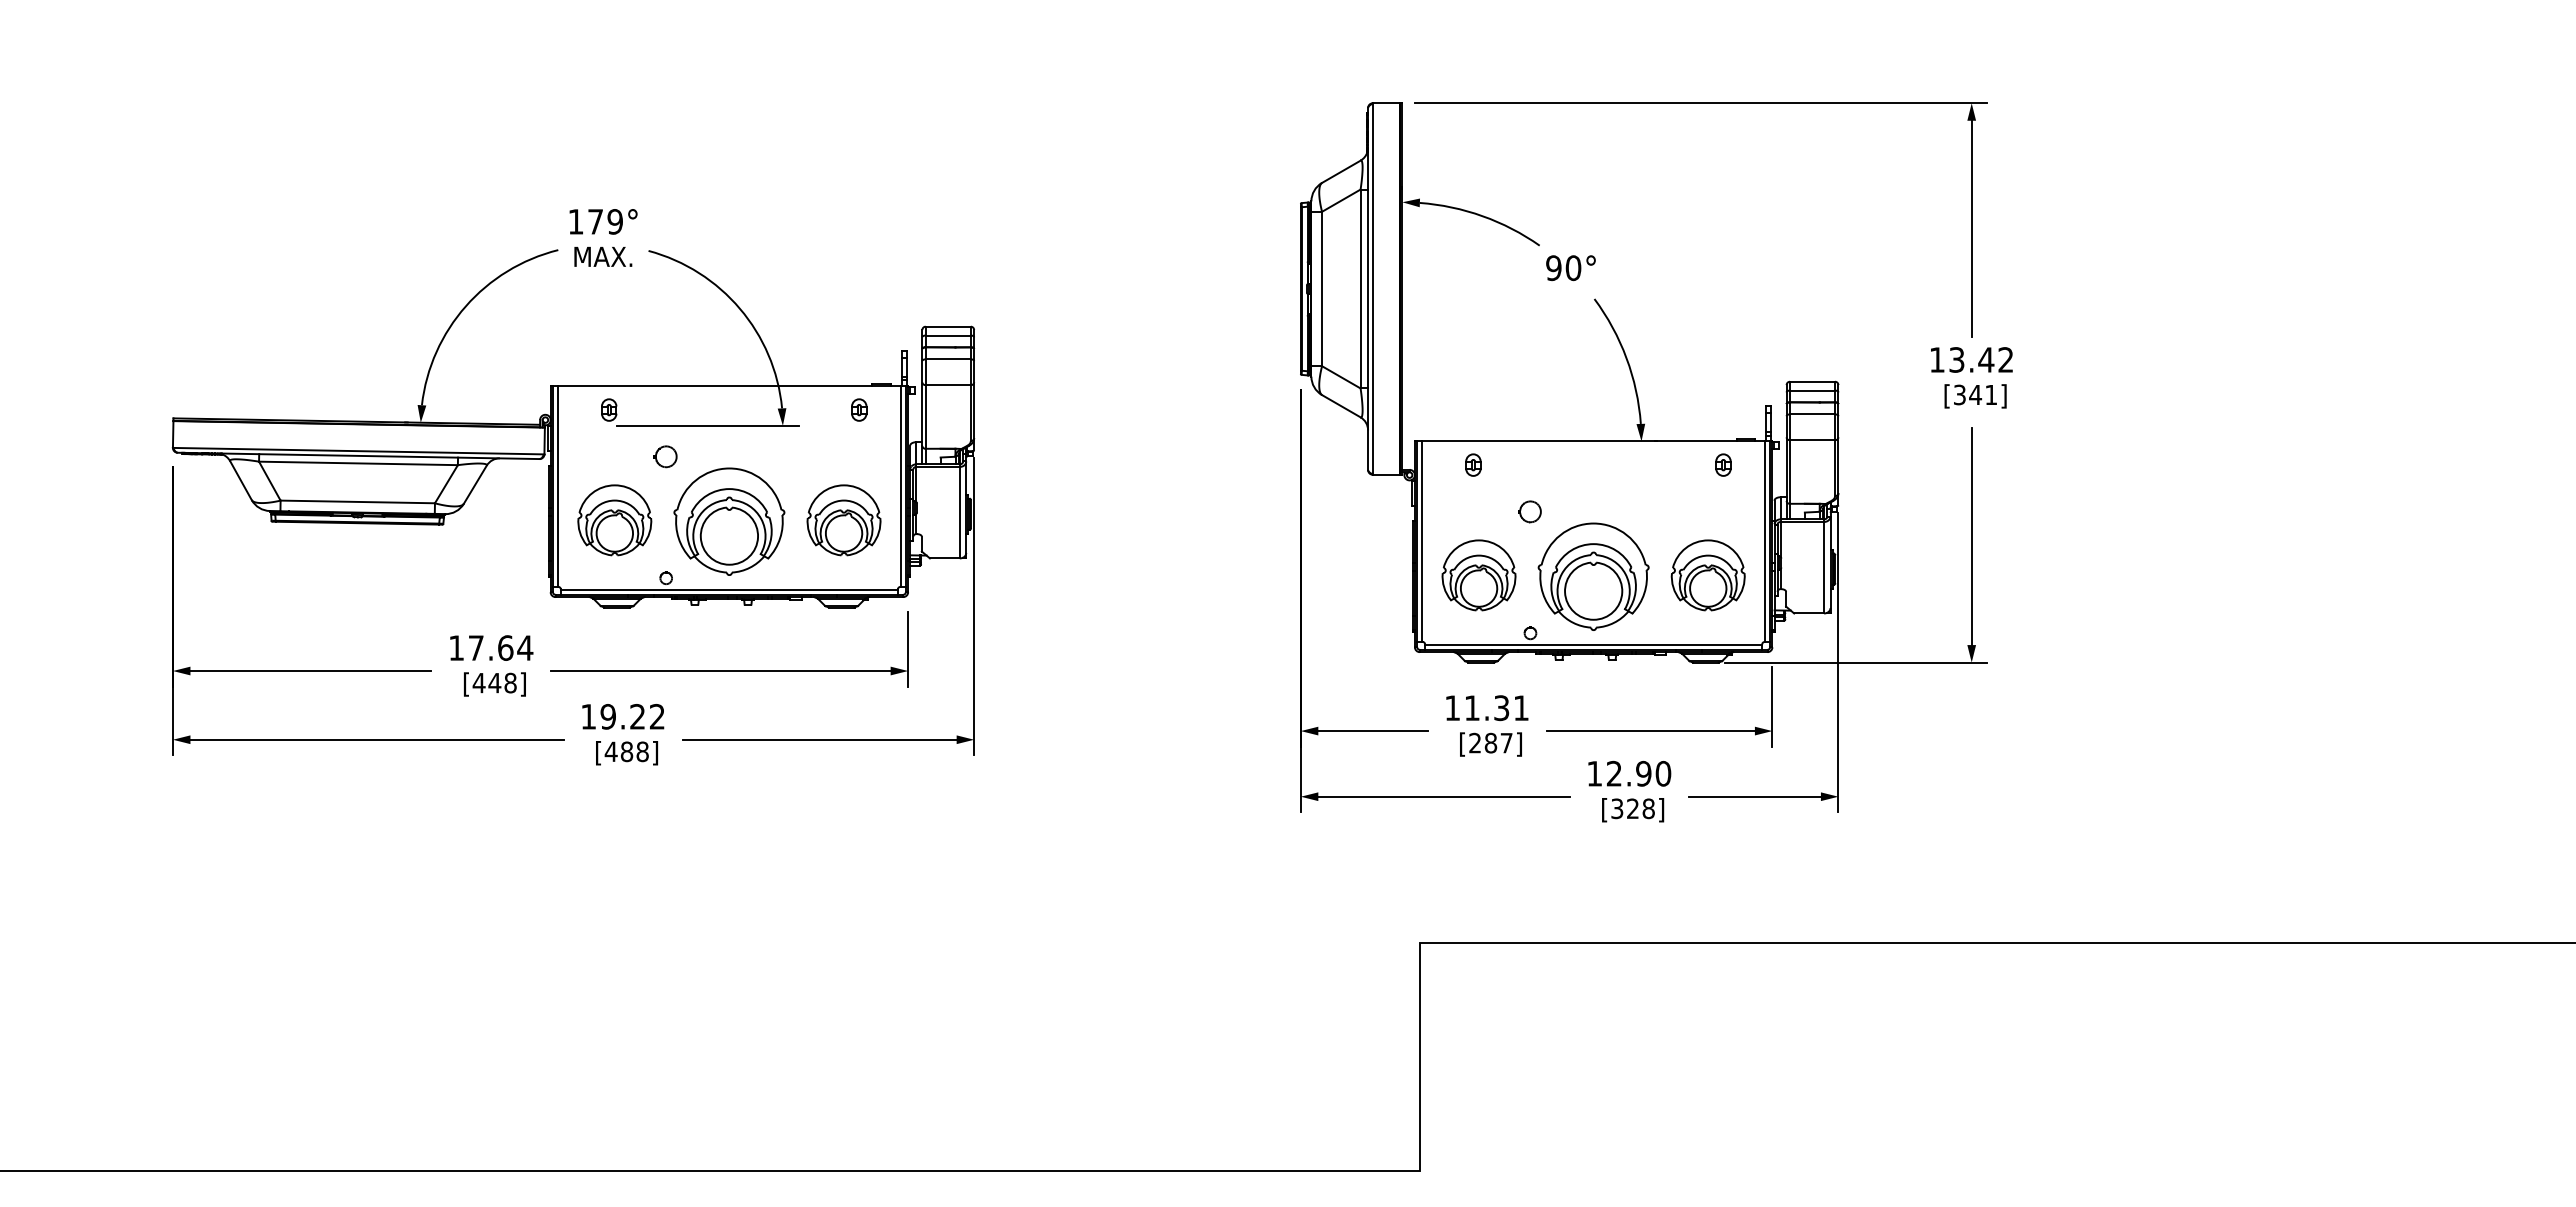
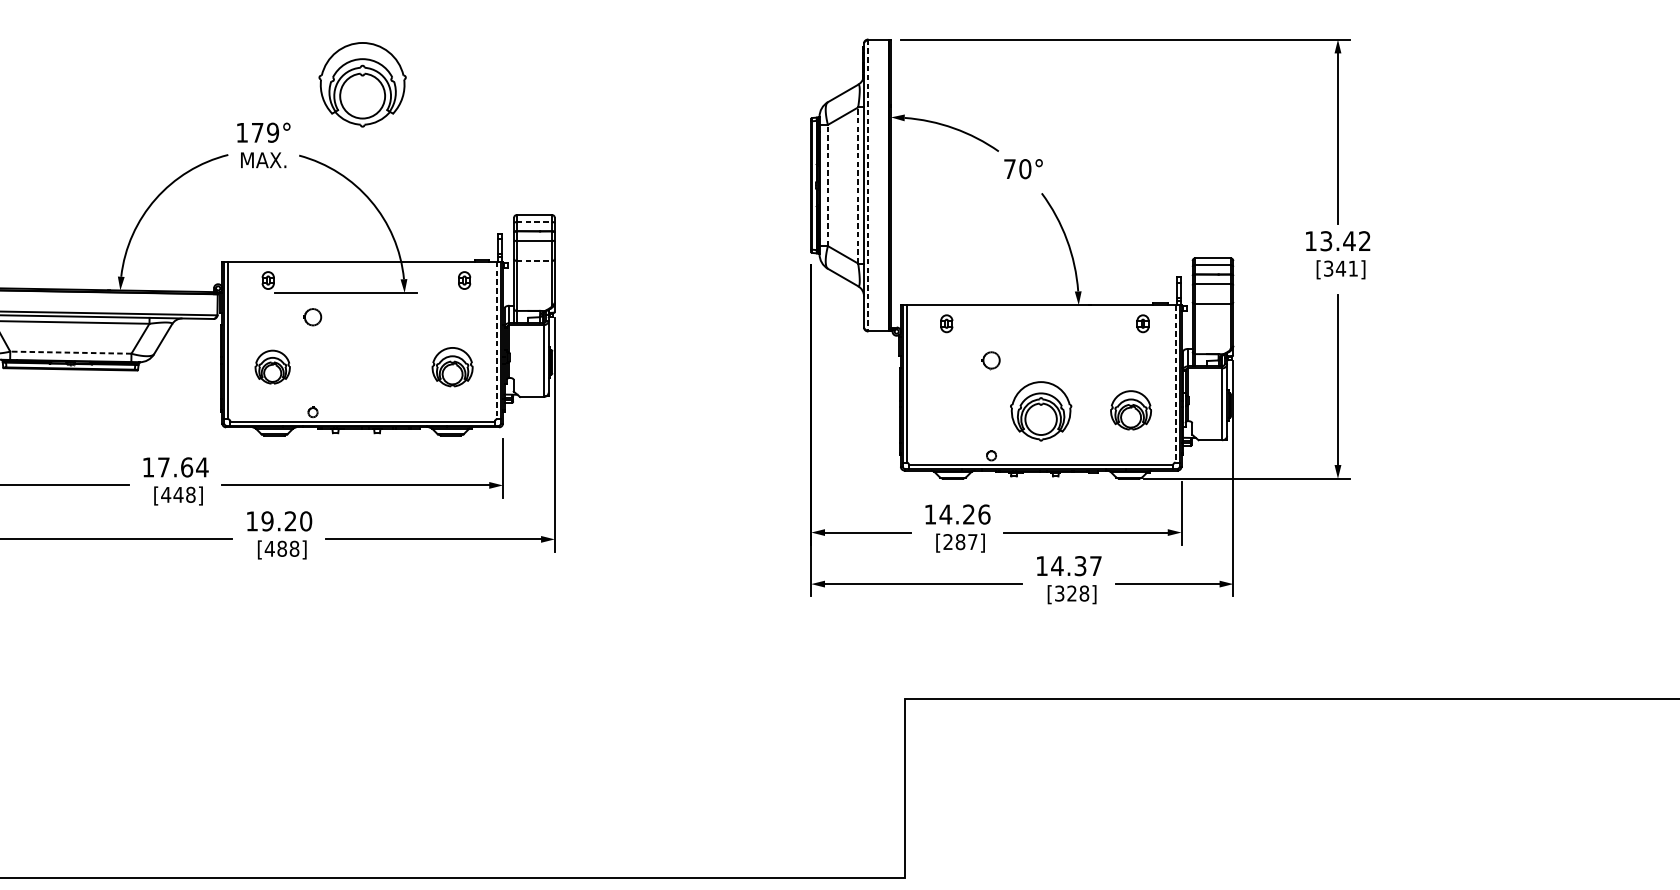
text: (1553, 268) -> (1009, 169), 90° -> 70°
line: (1322, 288) -> (828, 185), solid -> dashed
line: (1360, 288) -> (858, 185), solid -> dashed
line: (1372, 289) -> (867, 185), solid -> dashed
line: (948, 335) -> (534, 222), solid -> dashed
line: (948, 385) -> (534, 261), solid -> dashed
line: (900, 487) -> (496, 341), solid -> dashed
line: (357, 501) -> (70, 352), solid -> dashed
part: (614, 520) -> (272, 367), size x0.6
part: (843, 520) -> (452, 367), size x0.7
part: (729, 521) -> (362, 84), moved
line: (1765, 542) -> (1176, 384), solid -> dashed
part: (1478, 575) -> (950, 410), removed
part: (1707, 575) -> (1130, 410), size x0.7
part: (1593, 576) -> (1041, 411), size x0.7
text: (1496, 708) -> (964, 514), 11.31 -> 14.26
text: (657, 716) -> (306, 521), 19.22 -> 19.20
text: (1638, 773) -> (1076, 565), 12.90 -> 14.37

